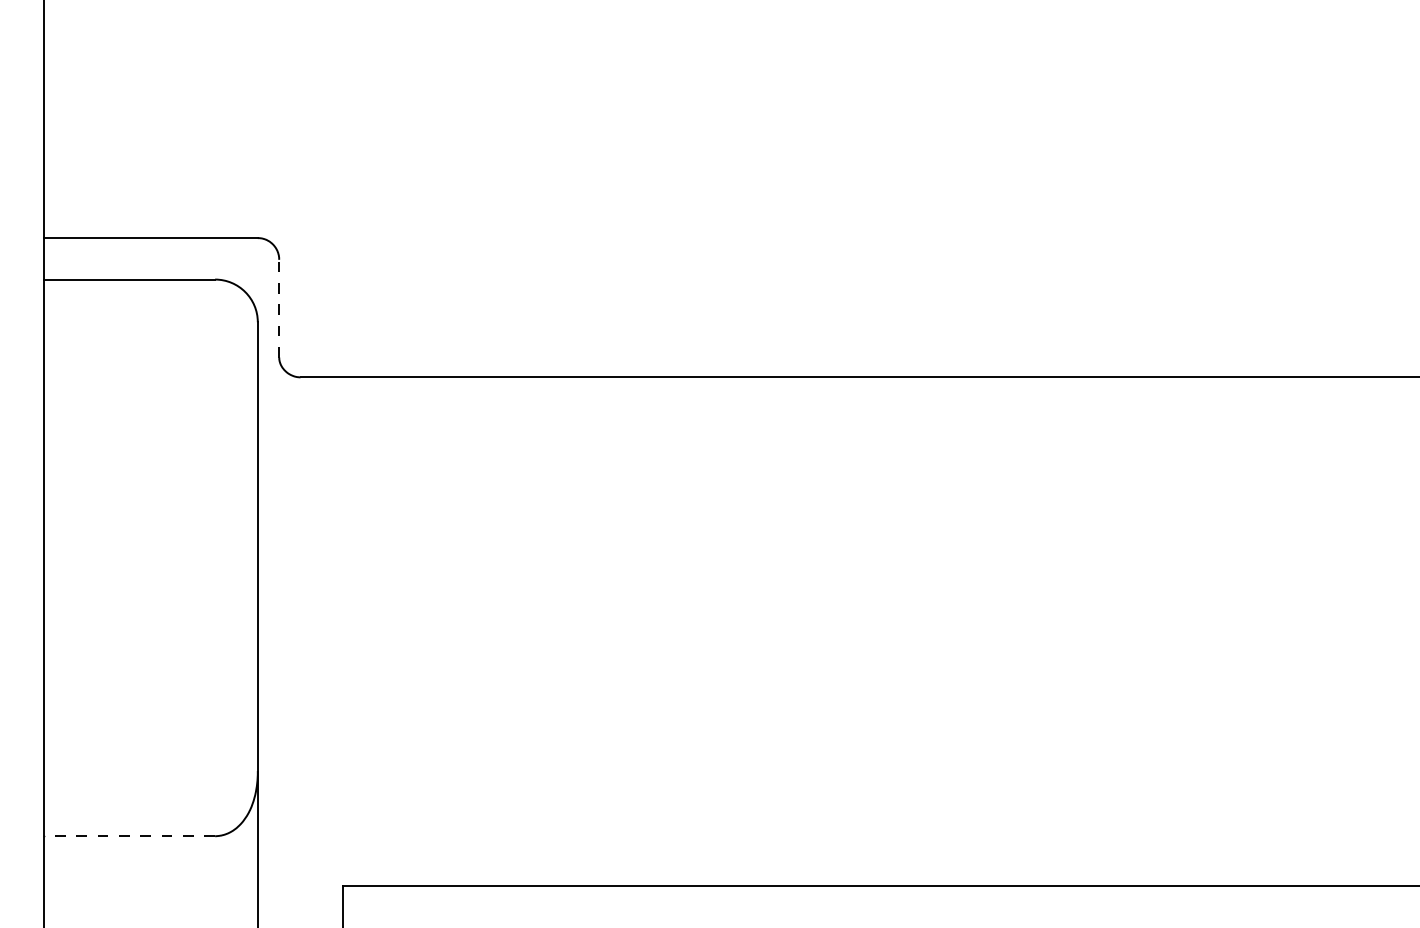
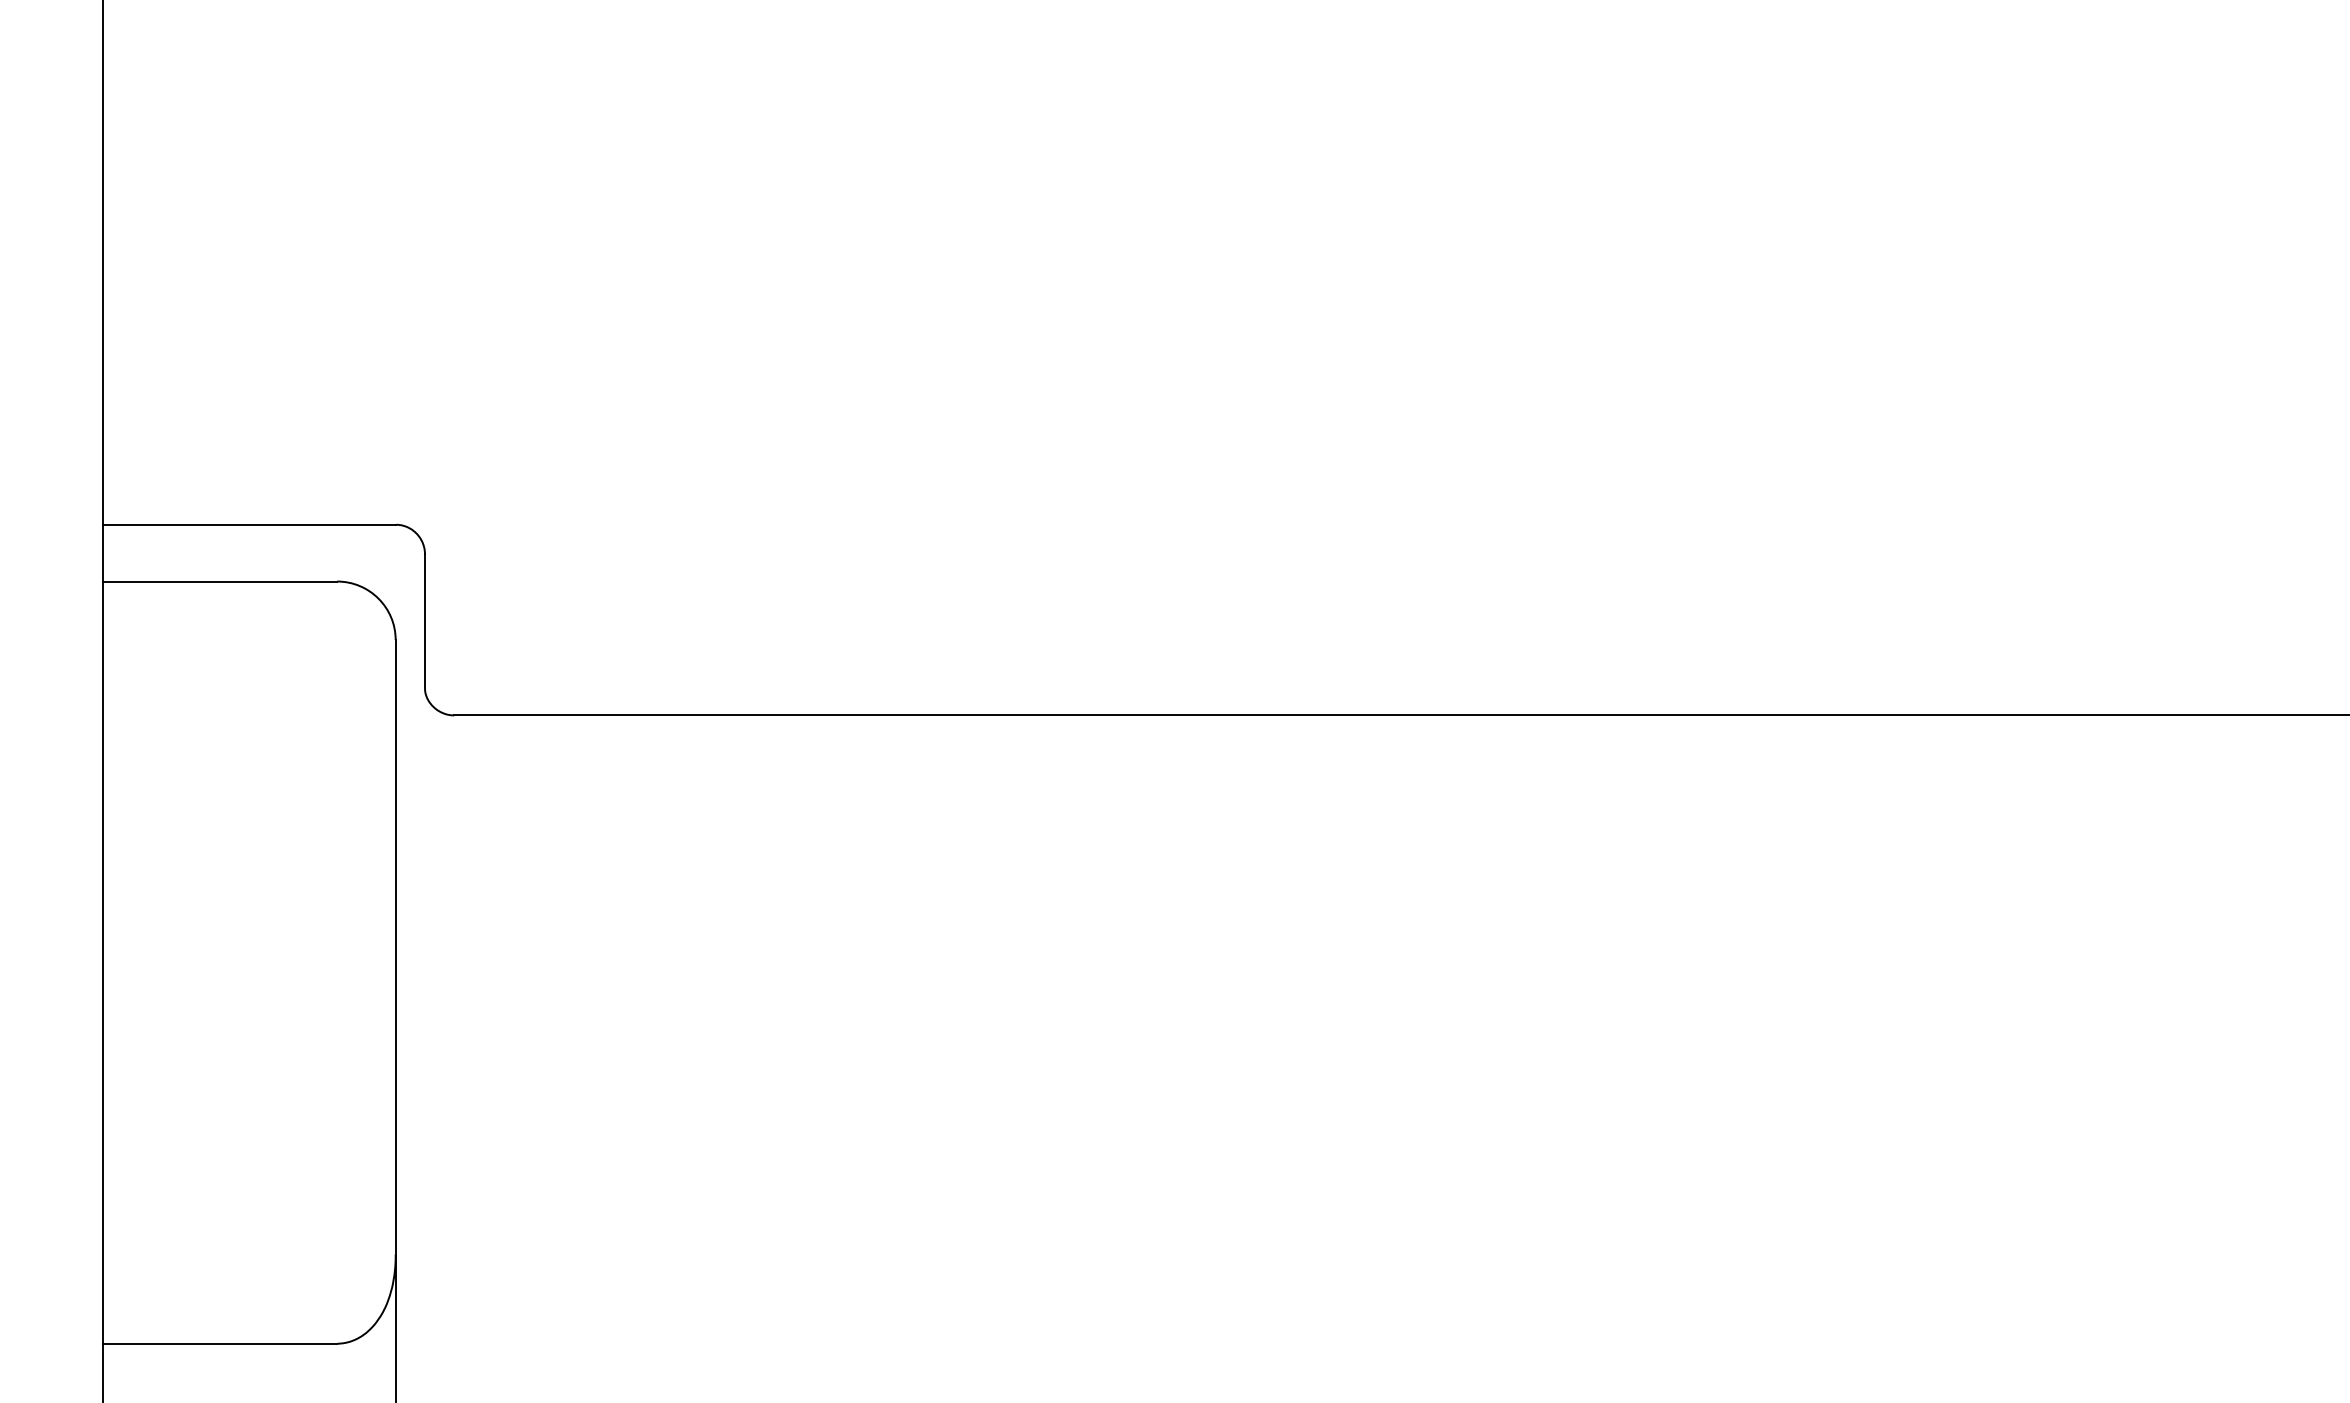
line: (278, 308) -> (424, 621), dashed -> solid
line: (129, 836) -> (220, 1343), dashed -> solid

